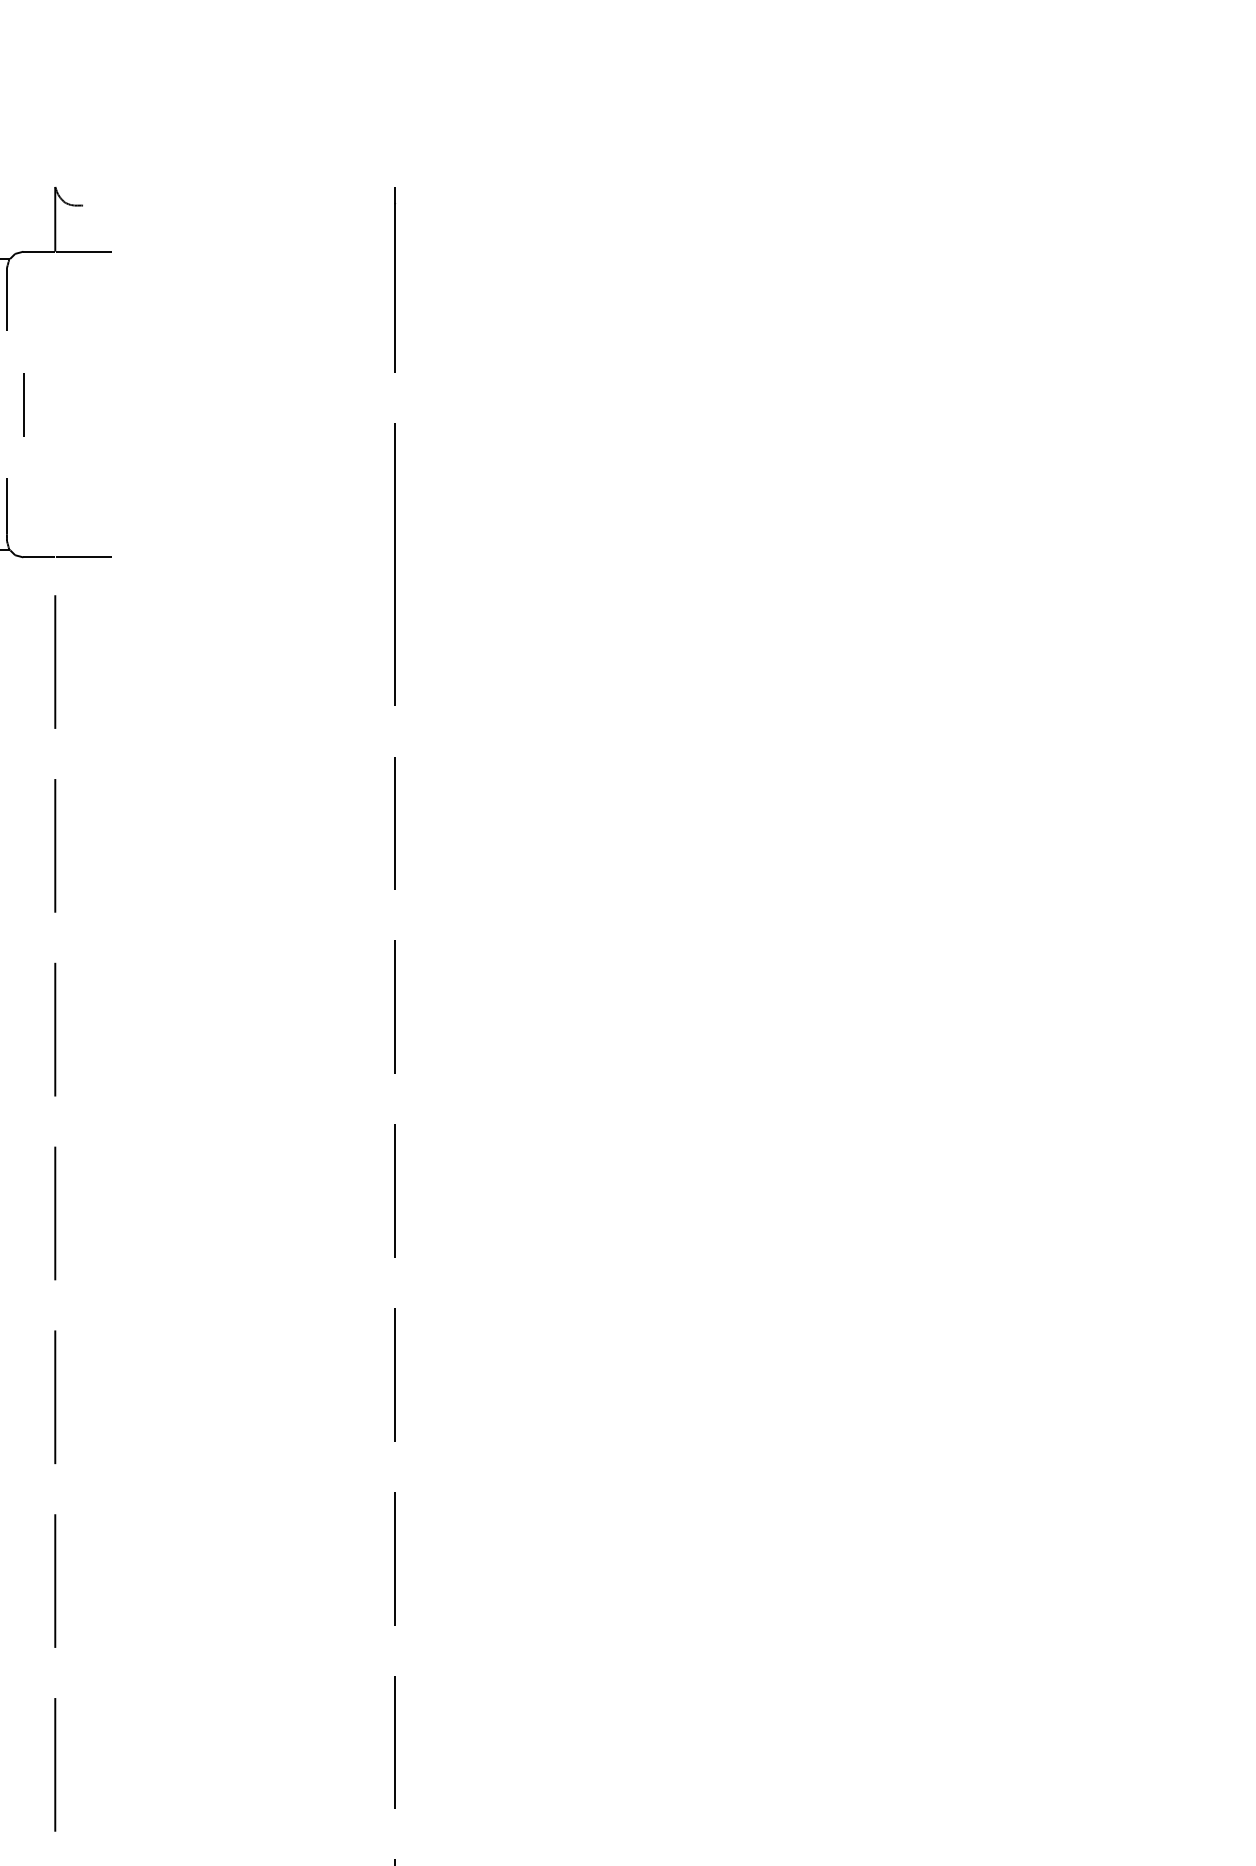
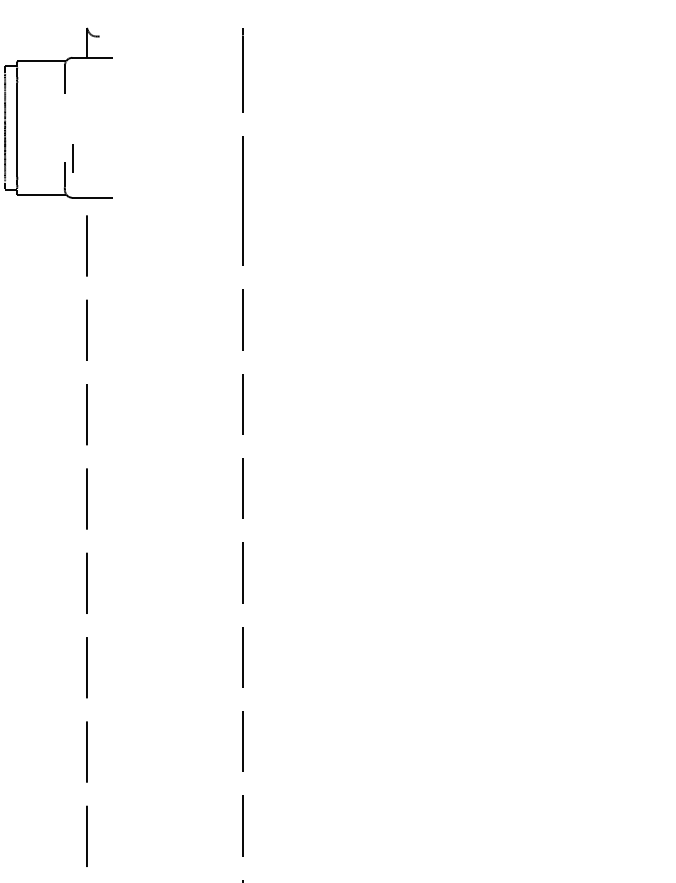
line: (23, 403) -> (72, 158), moved

